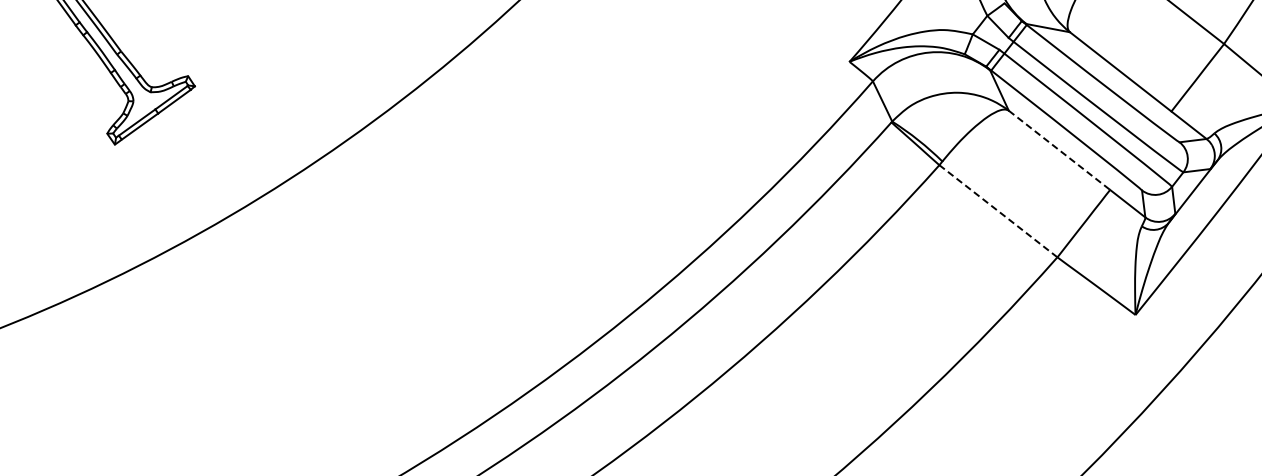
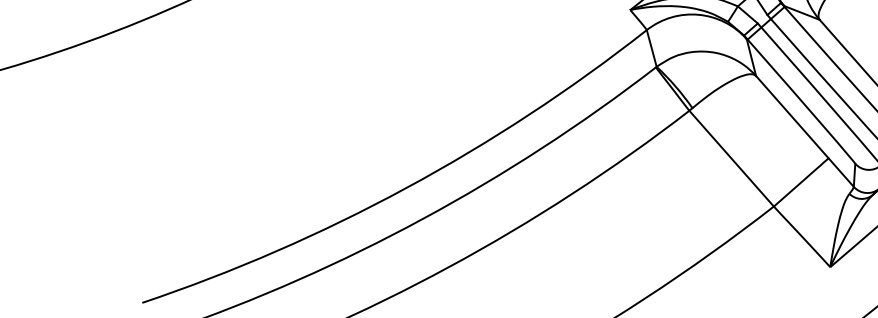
line: (1059, 150) -> (792, 117), dashed -> solid
line: (998, 211) -> (731, 158), dashed -> solid

